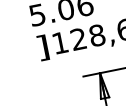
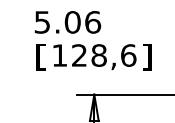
text: (42, 48) -> (40, 57), ] -> [

